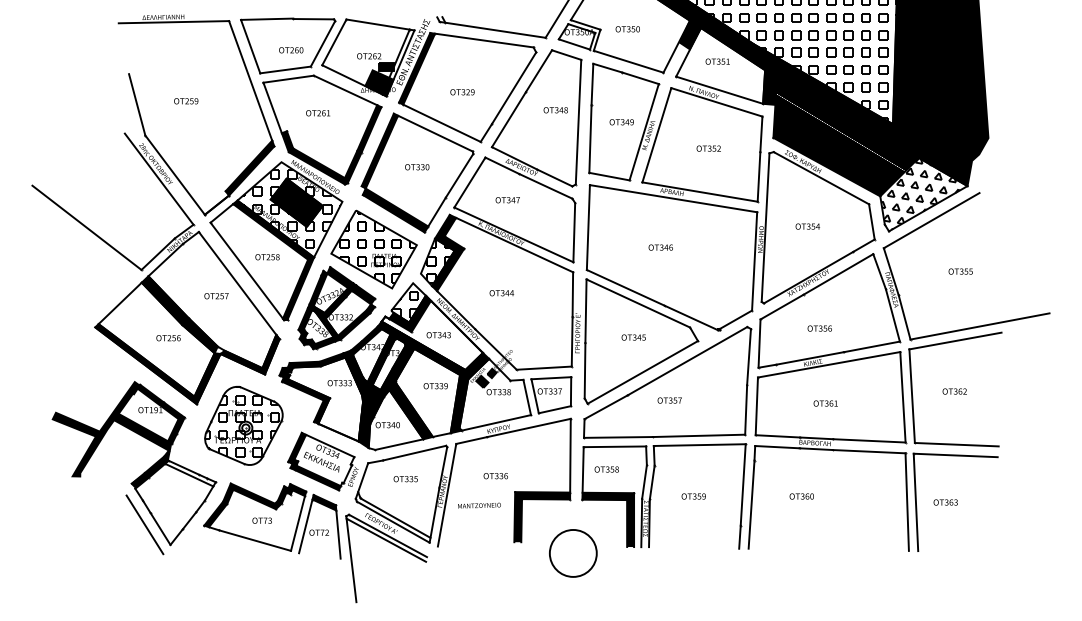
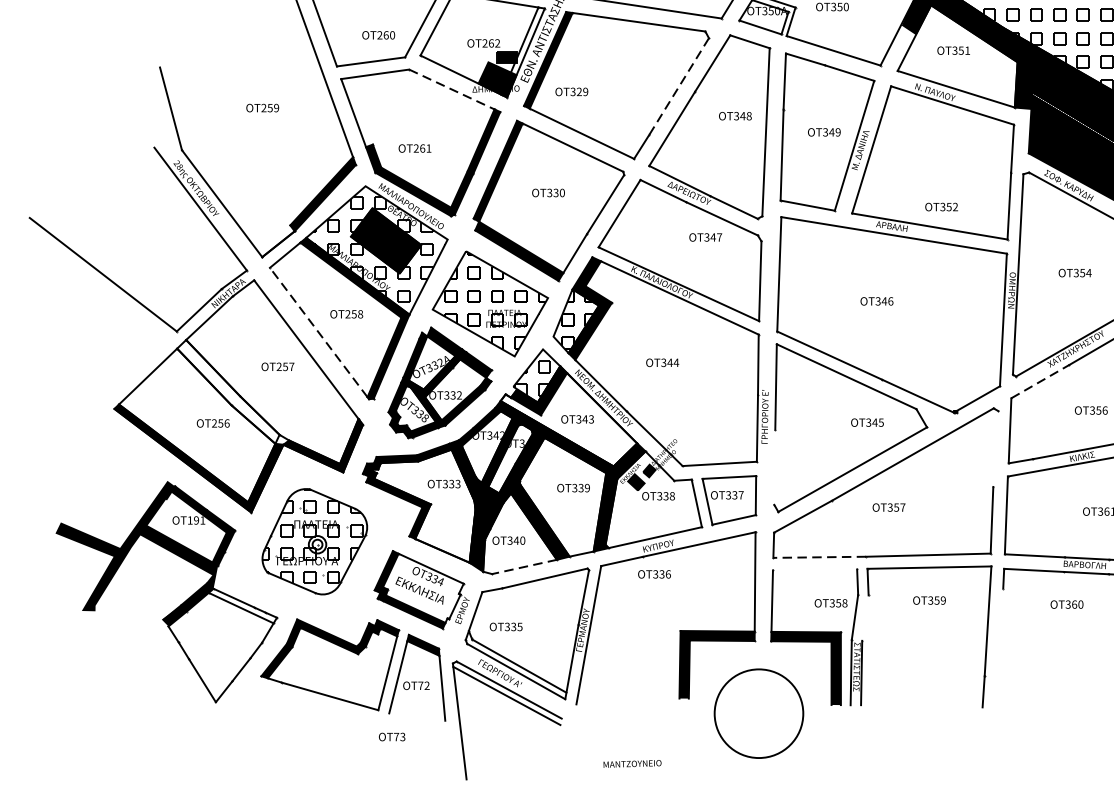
line: (513, 88) -> (678, 86), solid -> dashed
line: (345, 90) -> (451, 89), solid -> dashed
text: (462, 92) -> (571, 92), moved
text: (186, 101) -> (263, 108), moved
text: (317, 113) -> (414, 148), moved
text: (708, 148) -> (941, 206), moved
text: (507, 200) -> (705, 237), moved
line: (246, 270) -> (318, 332), solid -> dashed
line: (782, 307) -> (1041, 382), solid -> dashed
fill: (179, 314) -> (228, 391), removed
text: (633, 337) -> (867, 422), moved
line: (748, 357) -> (995, 449), removed
line: (584, 370) -> (774, 467), removed
line: (617, 437) -> (818, 557), solid -> dashed
line: (399, 444) -> (524, 566), solid -> dashed
line: (614, 446) -> (814, 569), removed
text: (606, 469) -> (830, 603), moved
text: (495, 476) -> (654, 574), moved
text: (405, 479) -> (505, 627), moved
line: (651, 482) -> (864, 618), removed
text: (693, 496) -> (929, 600), moved
text: (801, 496) -> (1066, 604), moved
line: (751, 504) -> (999, 647), removed
text: (479, 505) -> (632, 763), moved
text: (261, 520) -> (391, 736), moved
line: (144, 524) -> (180, 674), removed
circle: (572, 552) -> (757, 712), size x1.4

